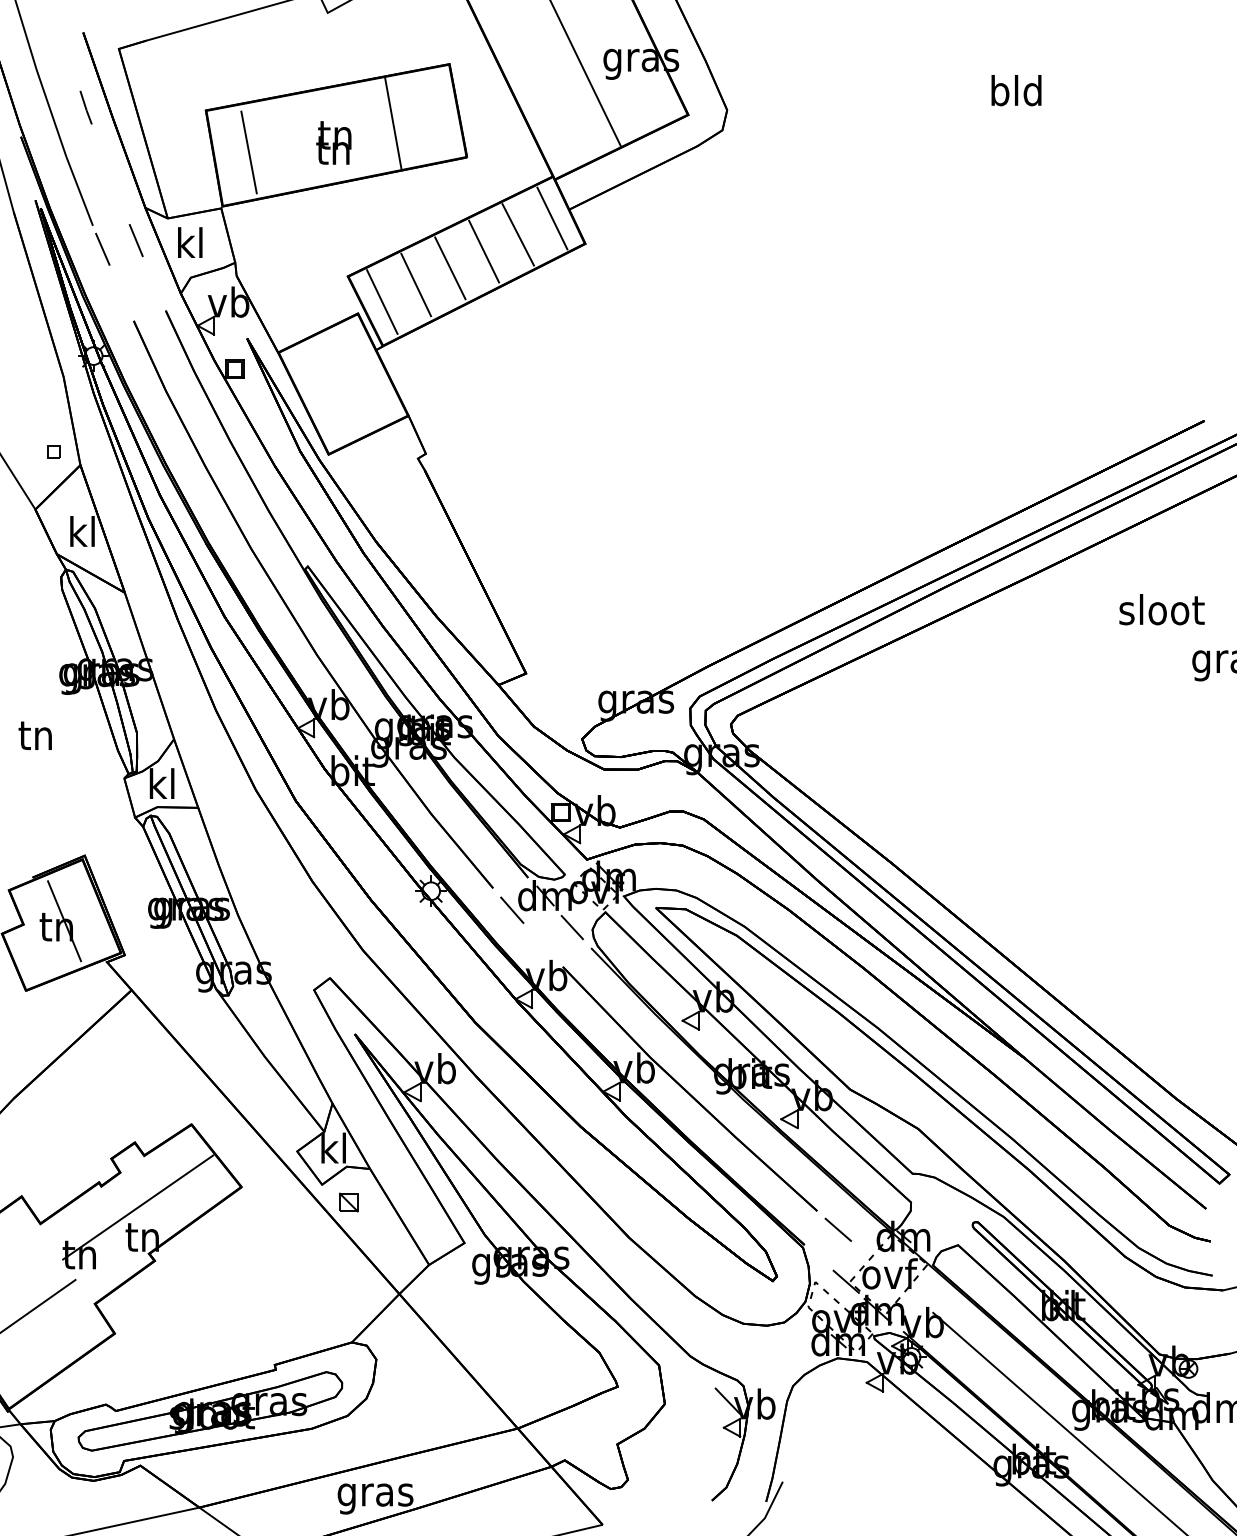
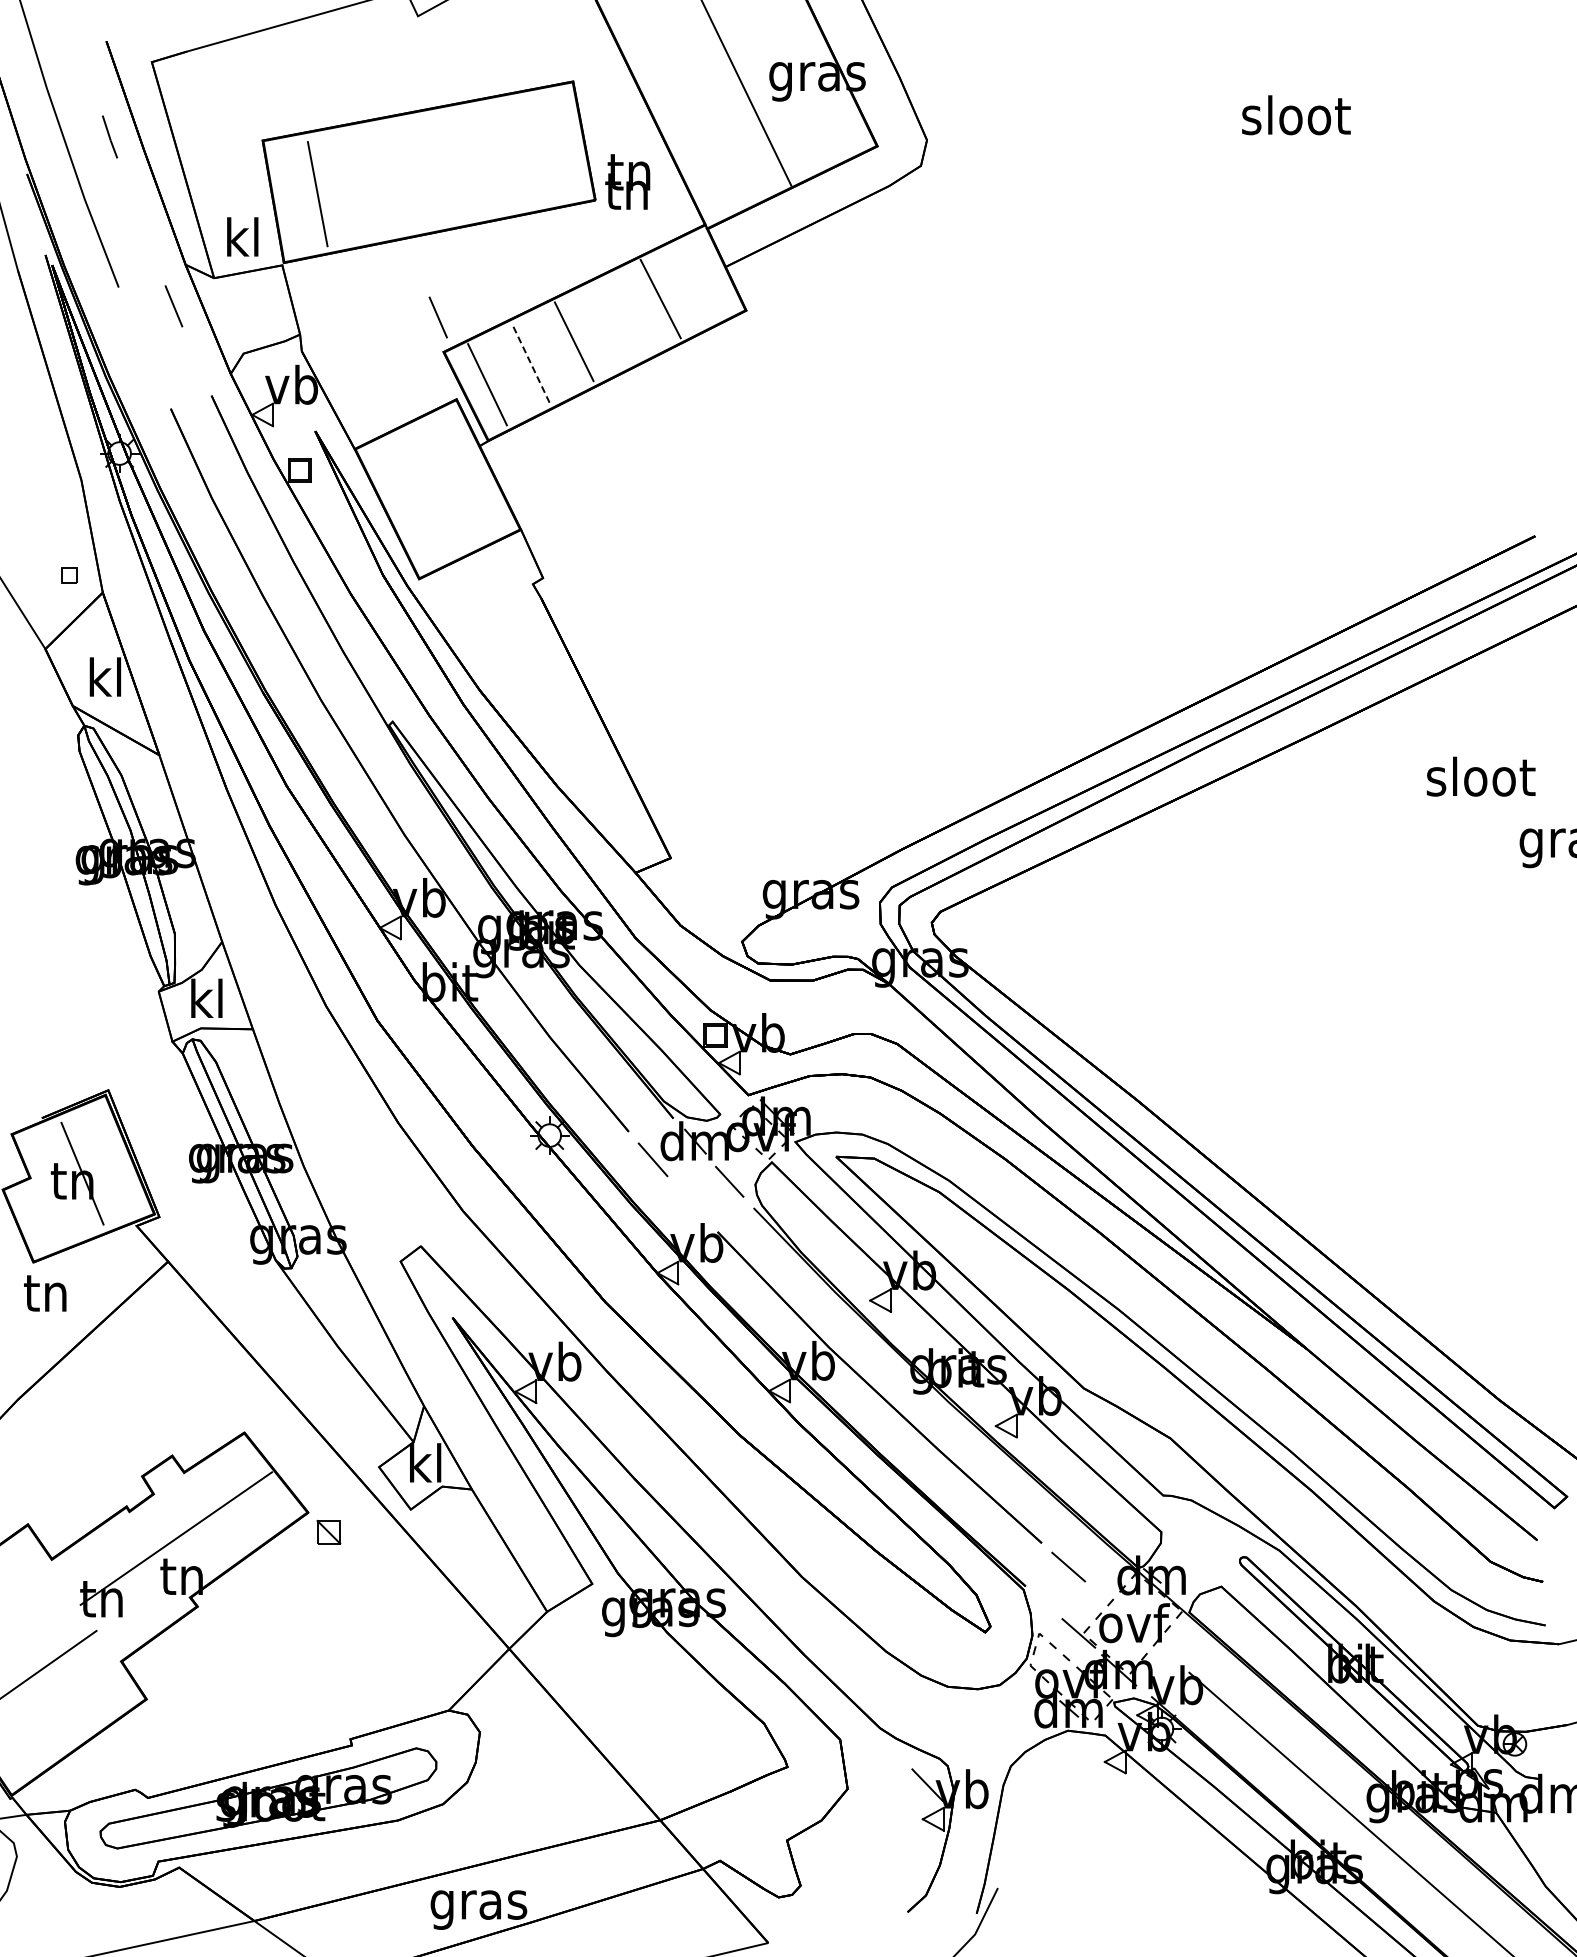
text: (1017, 90) -> (1296, 115), bld -> sloot
line: (393, 123) -> (501, 157), removed
text: (333, 142) -> (627, 181), moved
line: (552, 218) -> (704, 278), removed
text: (190, 242) -> (242, 236), moved
line: (102, 249) -> (437, 317), moved
line: (484, 251) -> (617, 320), removed
line: (416, 285) -> (530, 363), solid -> dashed
text: (35, 735) -> (45, 1293), moved
part: (348, 1201) -> (328, 1531), moved

